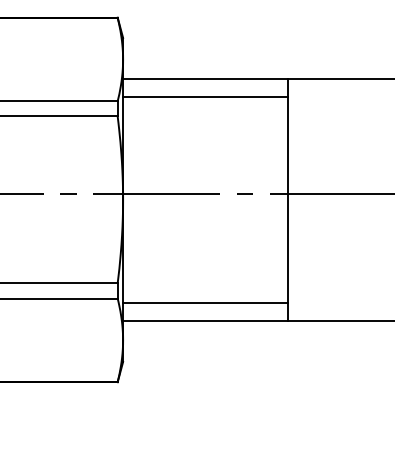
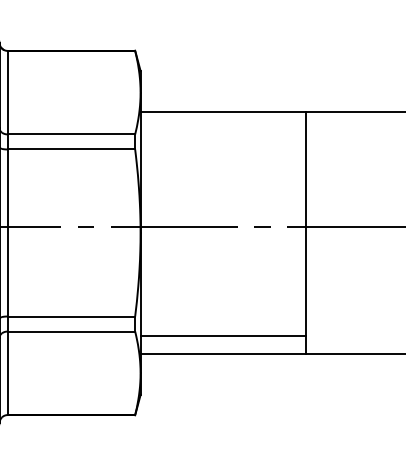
line: (205, 97) -> (222, 130), removed

